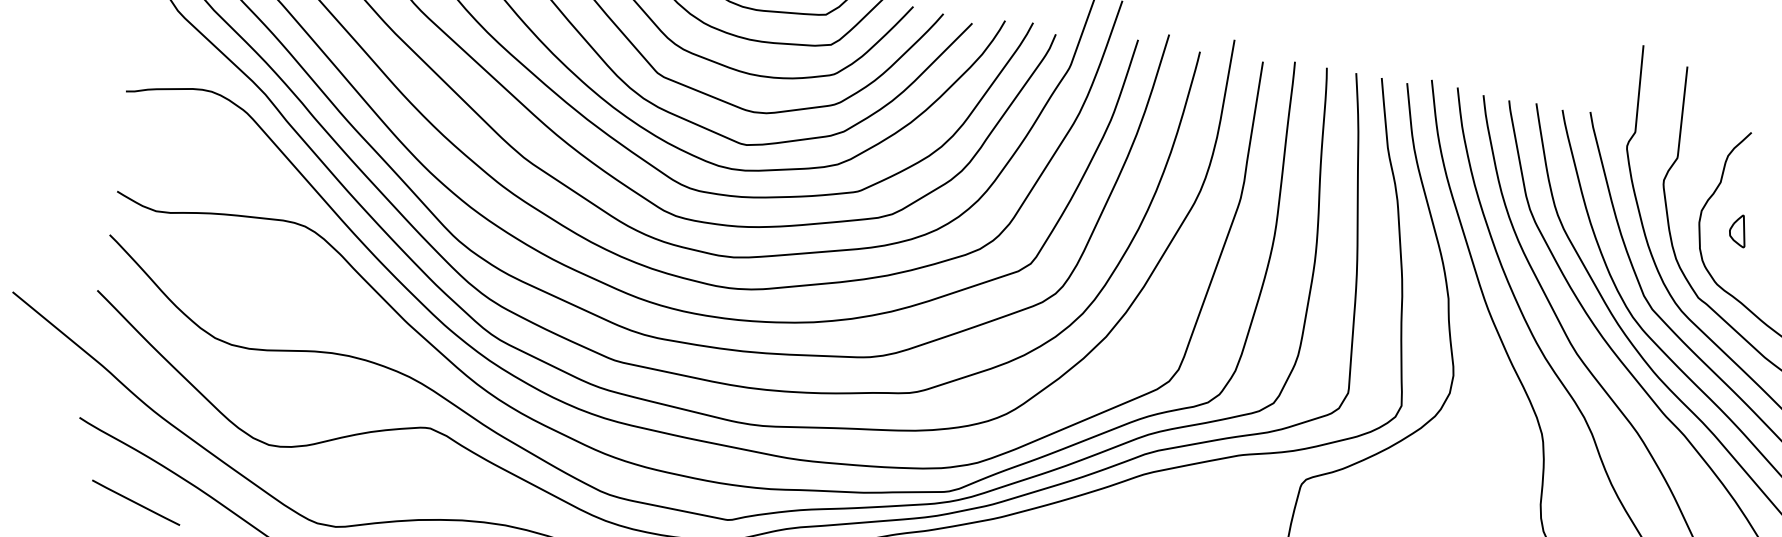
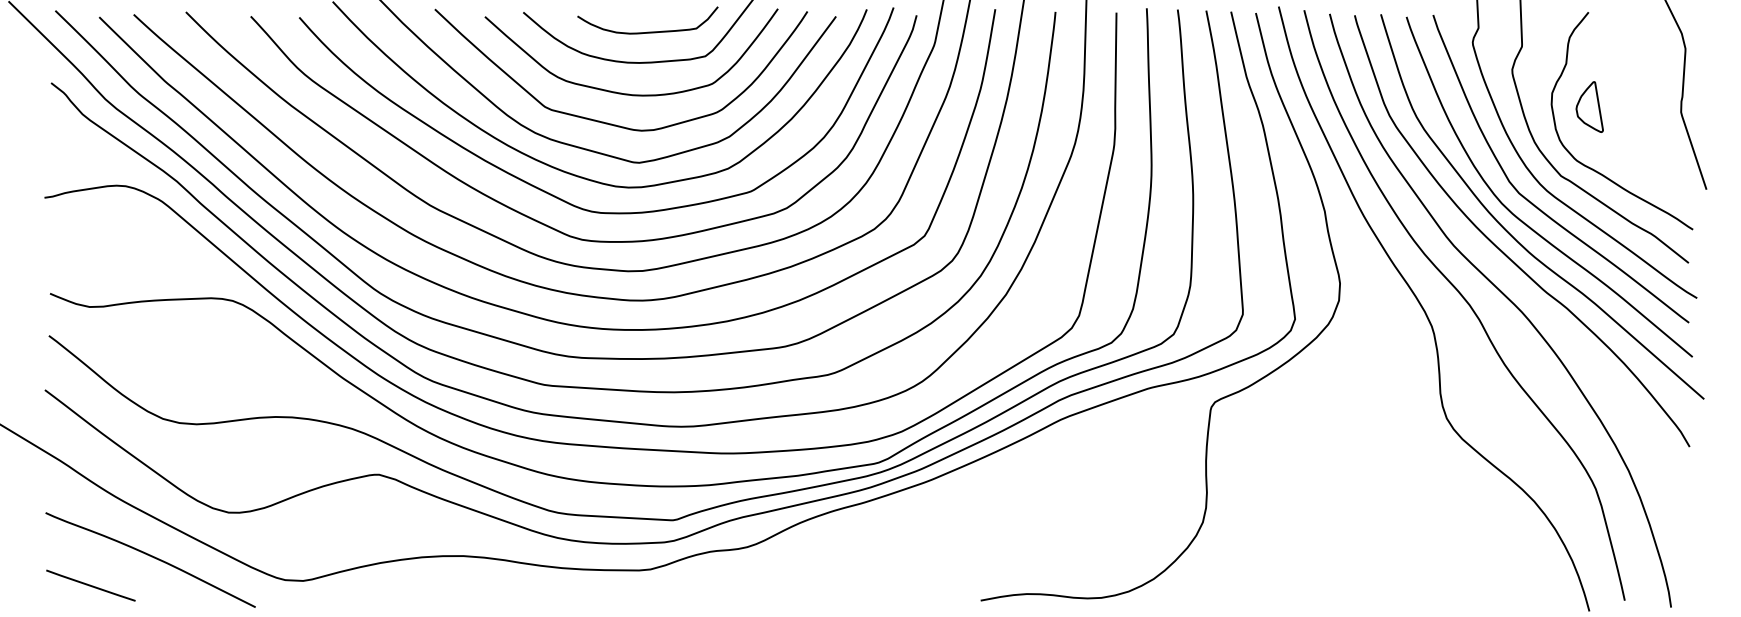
part: (1738, 230) -> (1589, 106), size x1.67
line: (135, 502) -> (90, 585), moved

